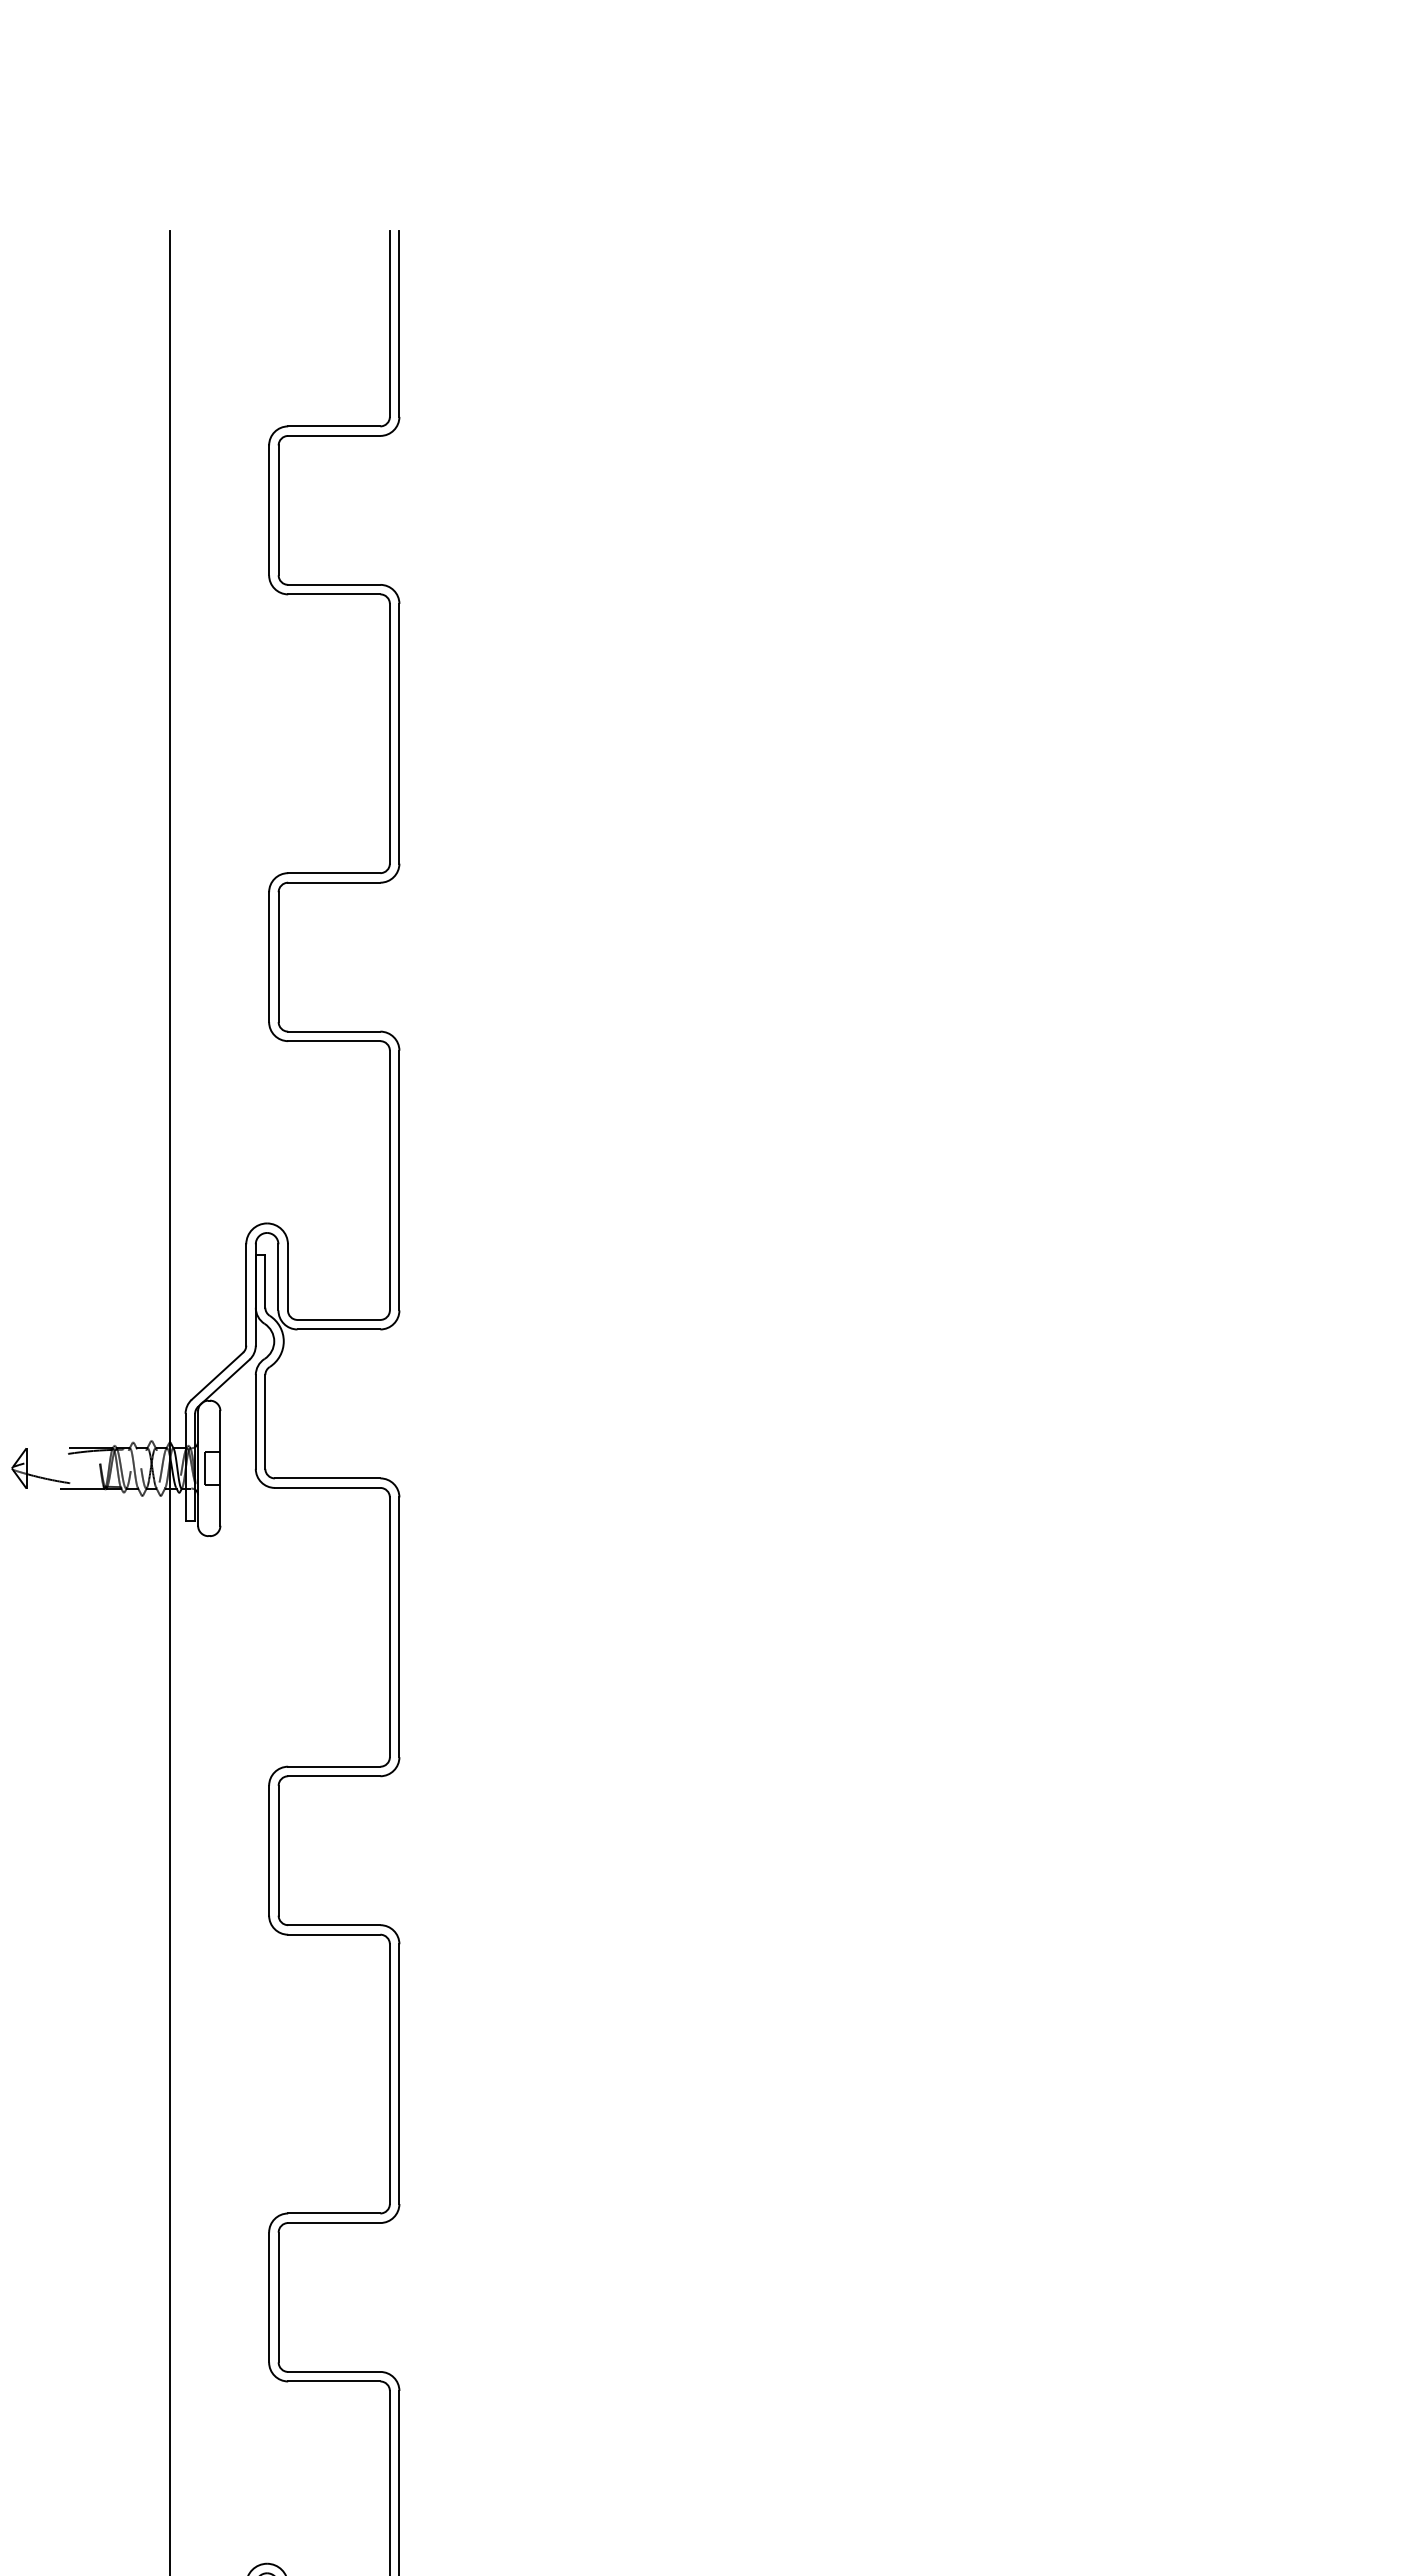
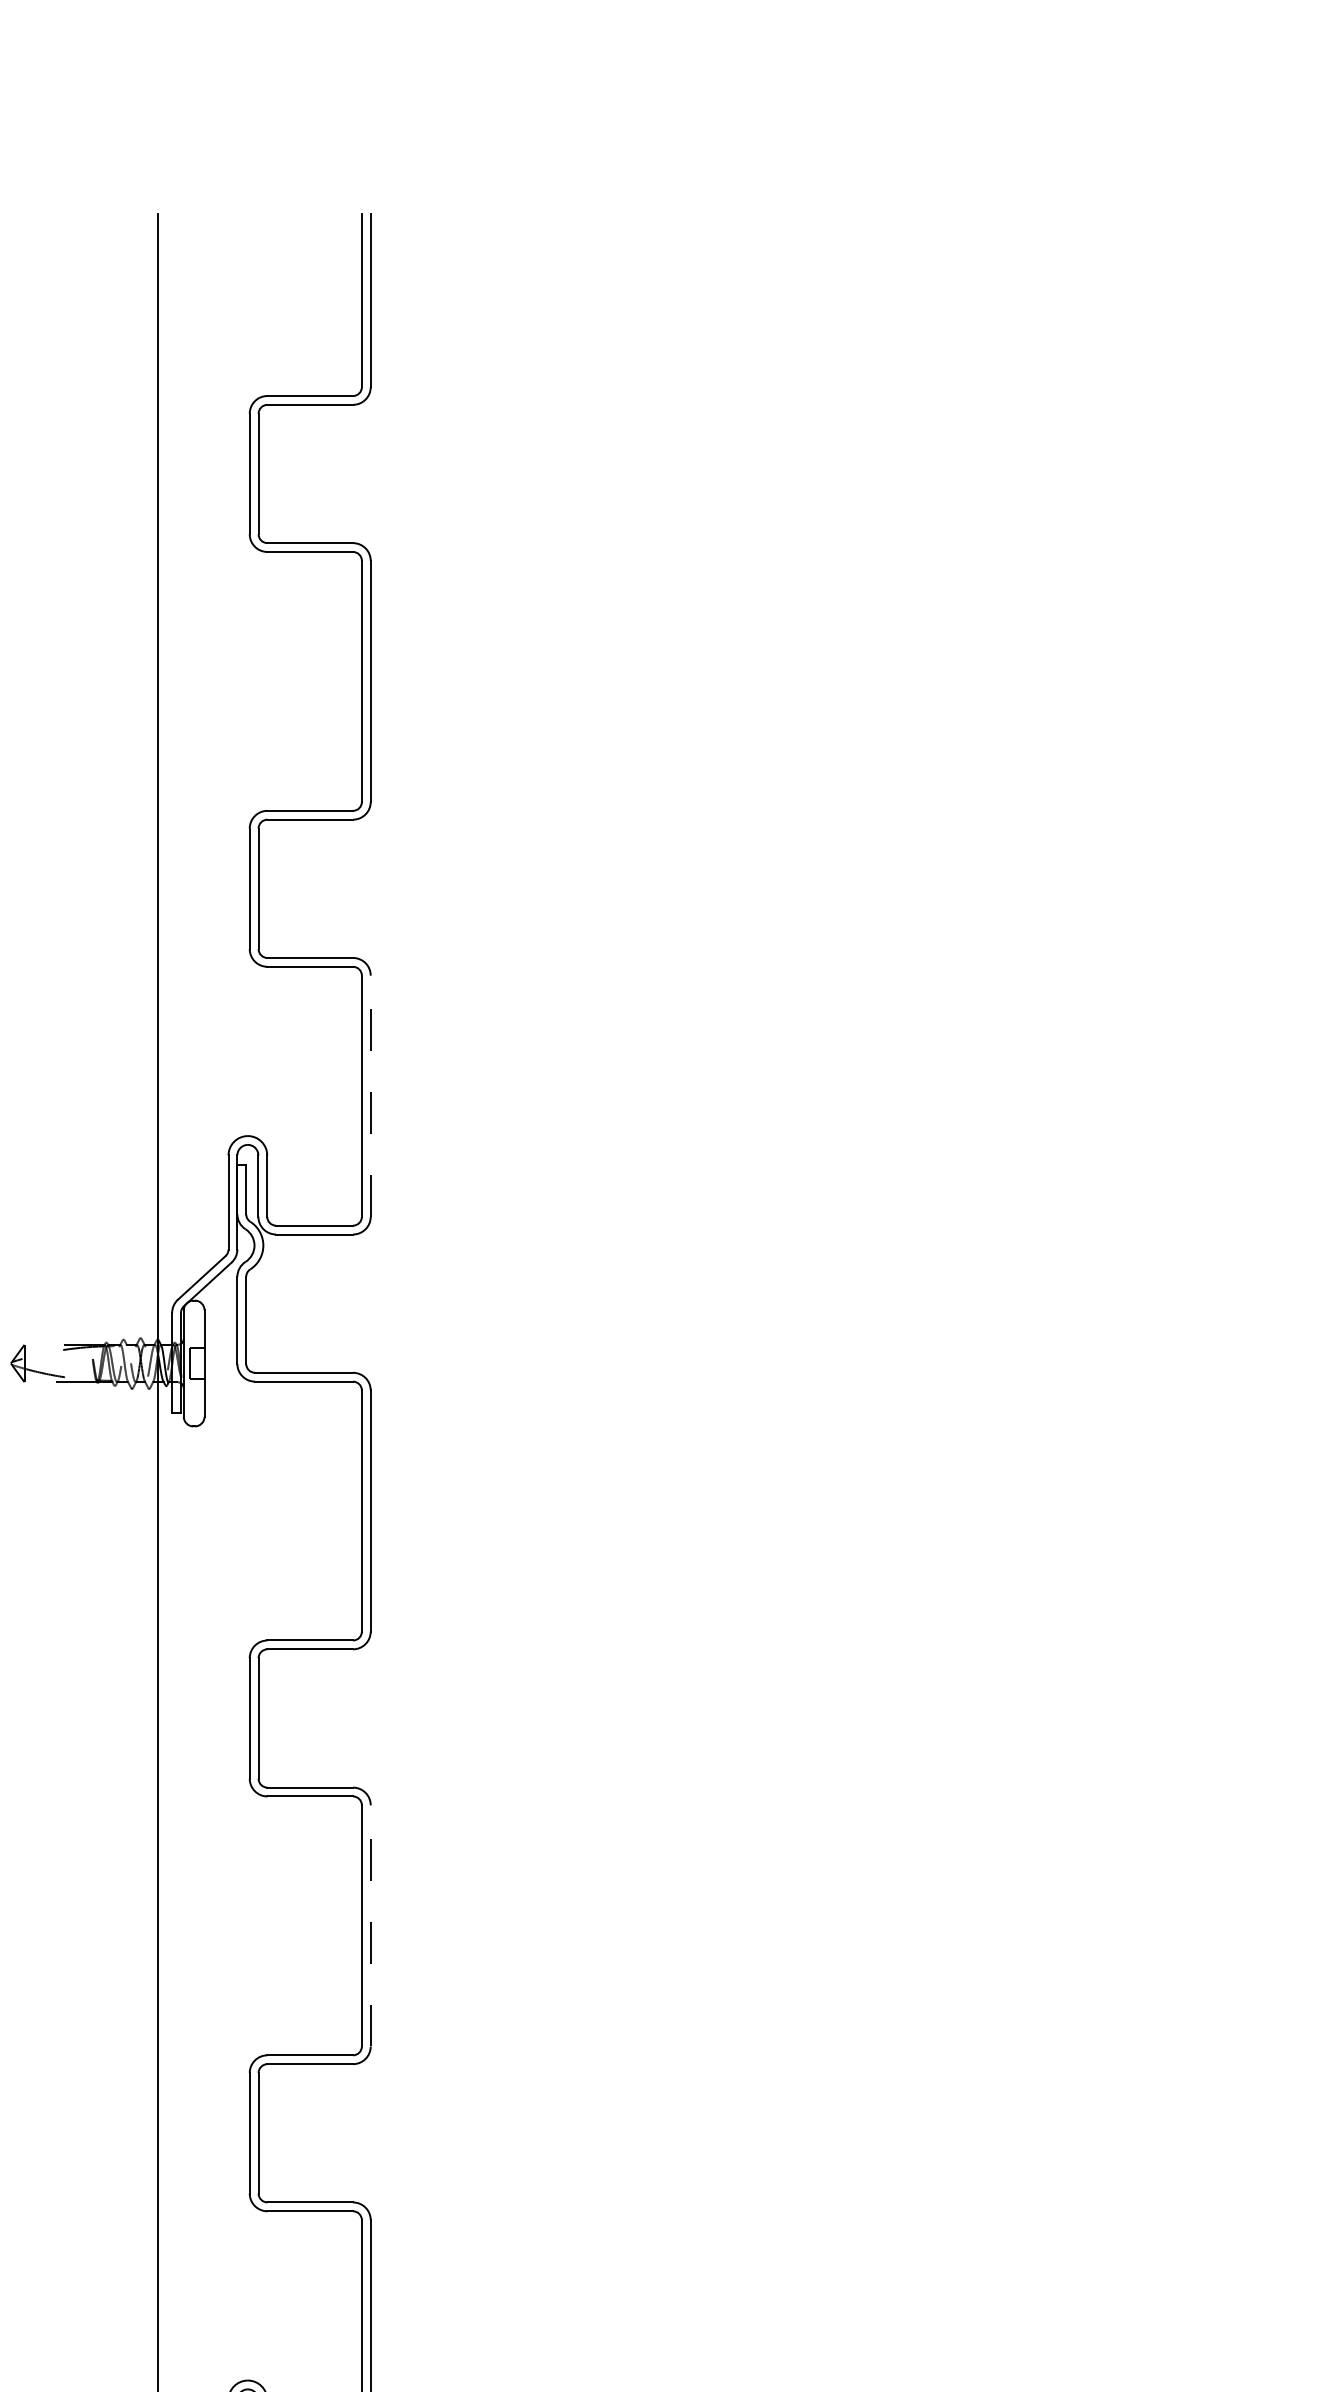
line: (399, 1180) -> (370, 1096), solid -> dashed
line: (399, 2074) -> (370, 1926), solid -> dashed

